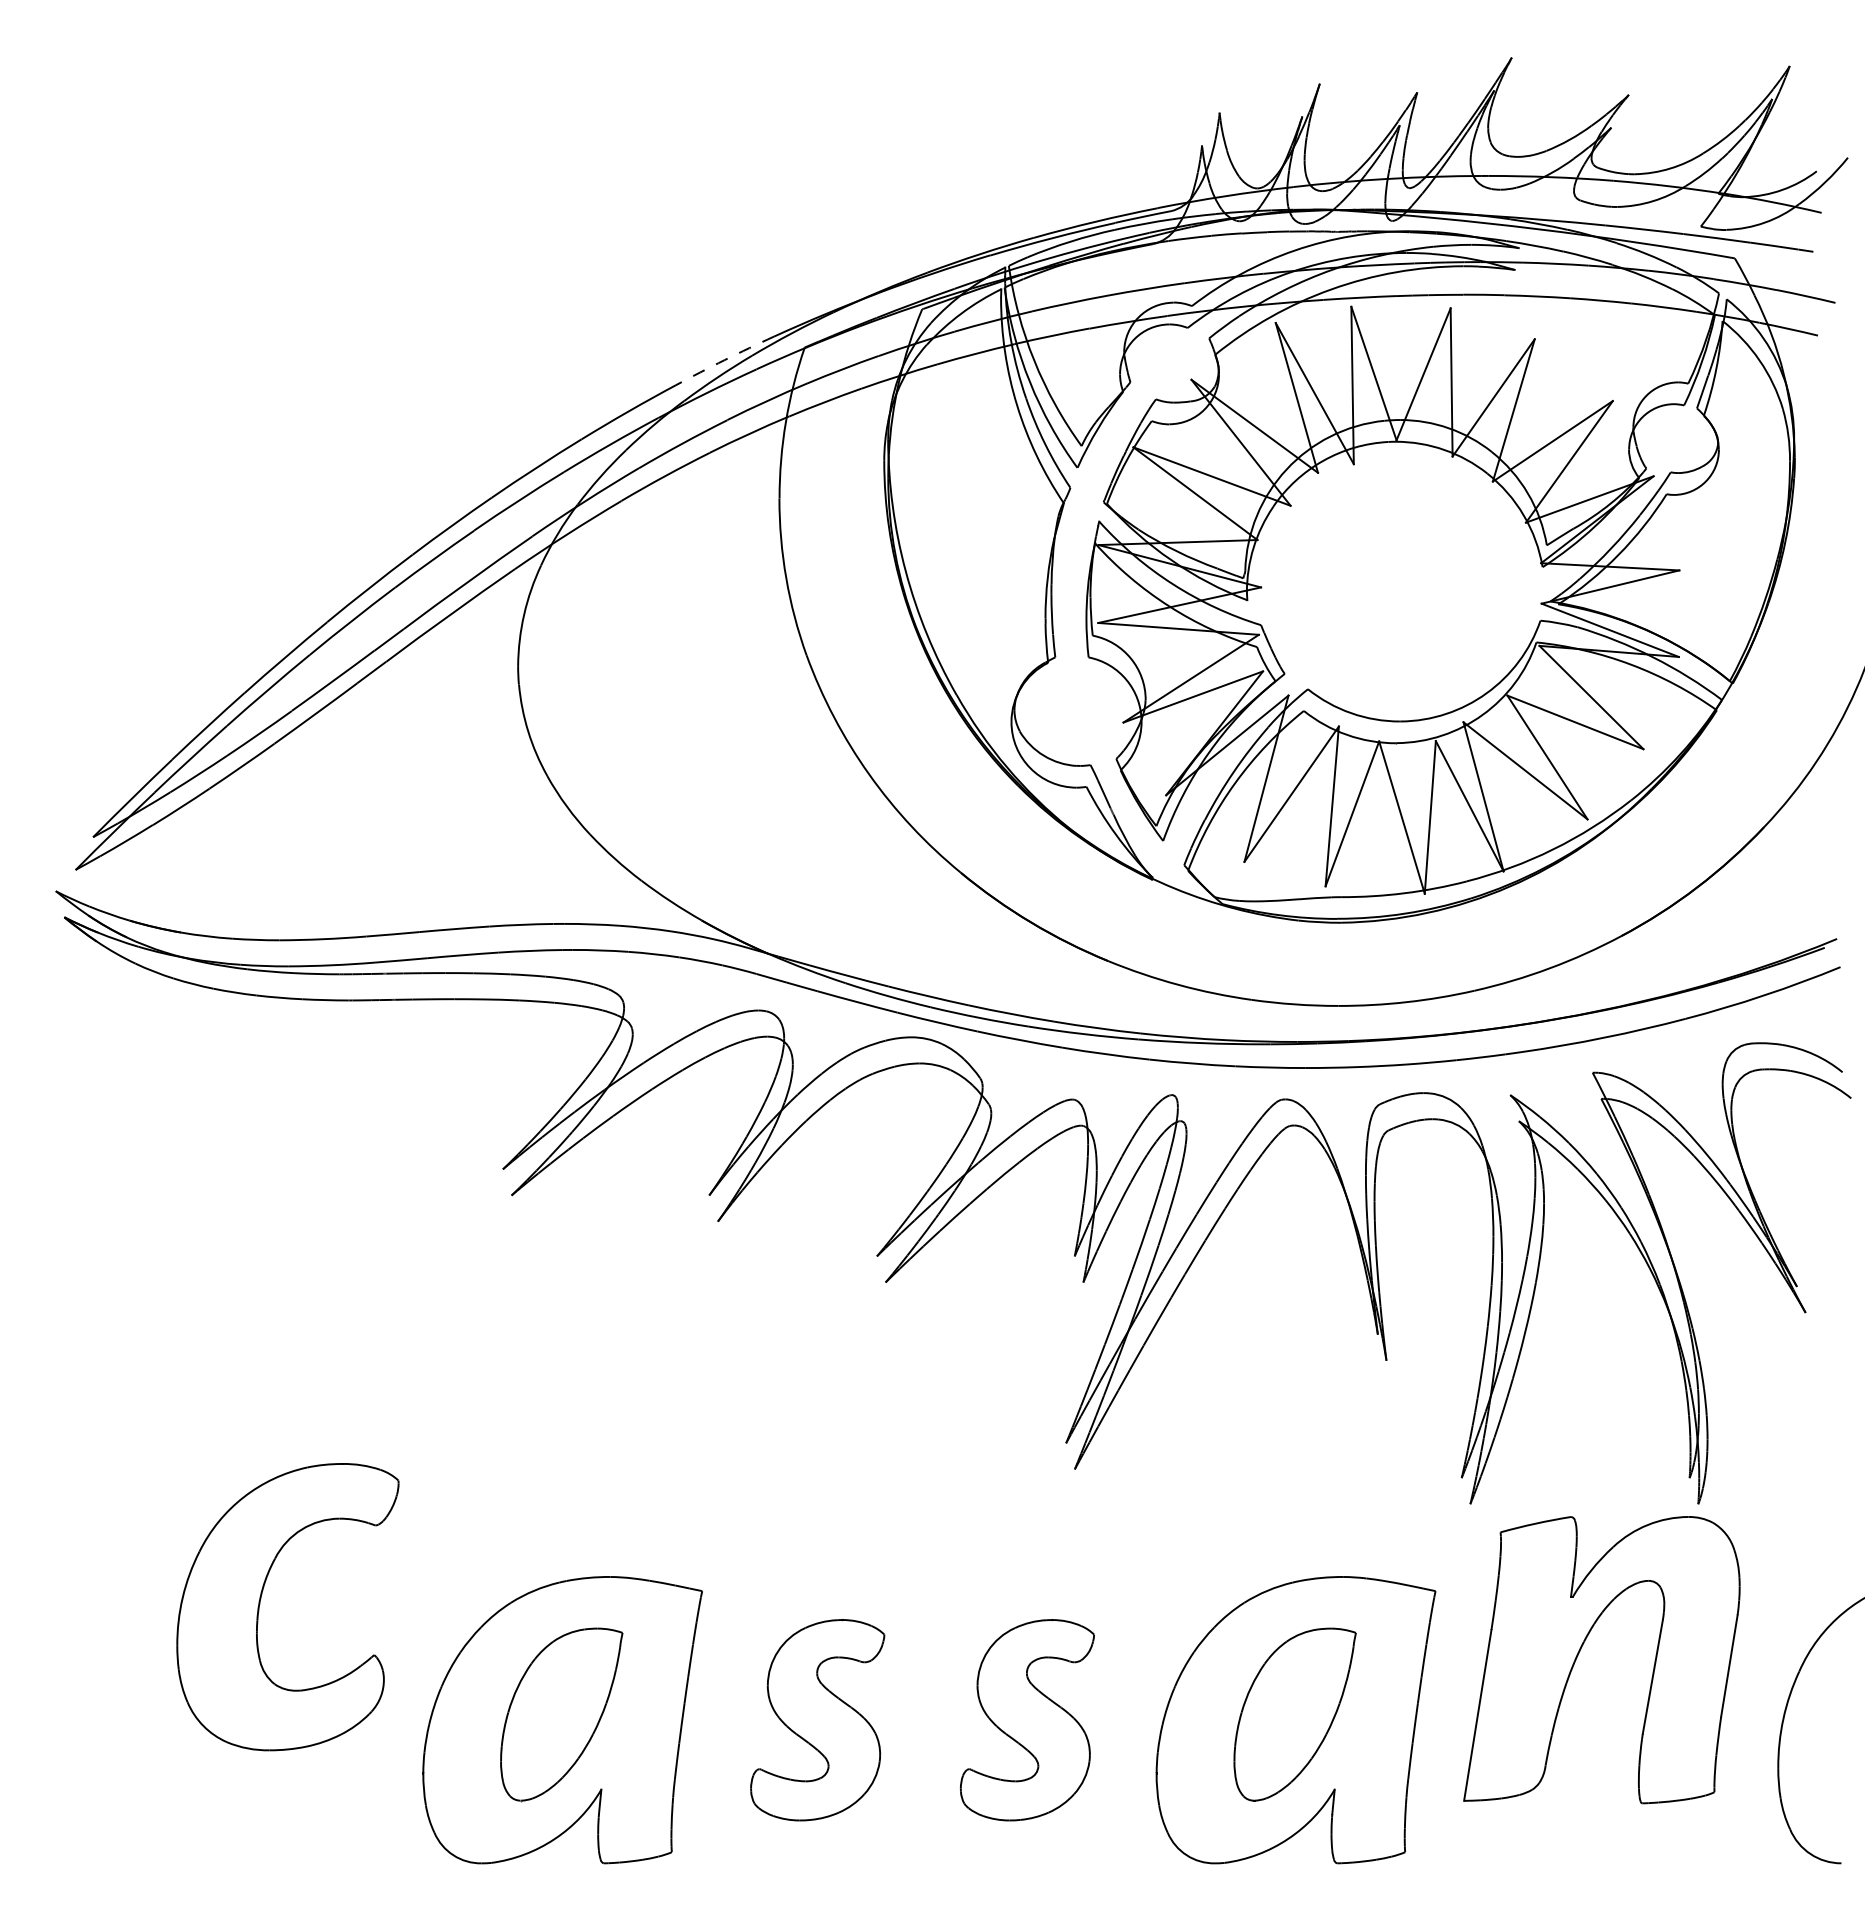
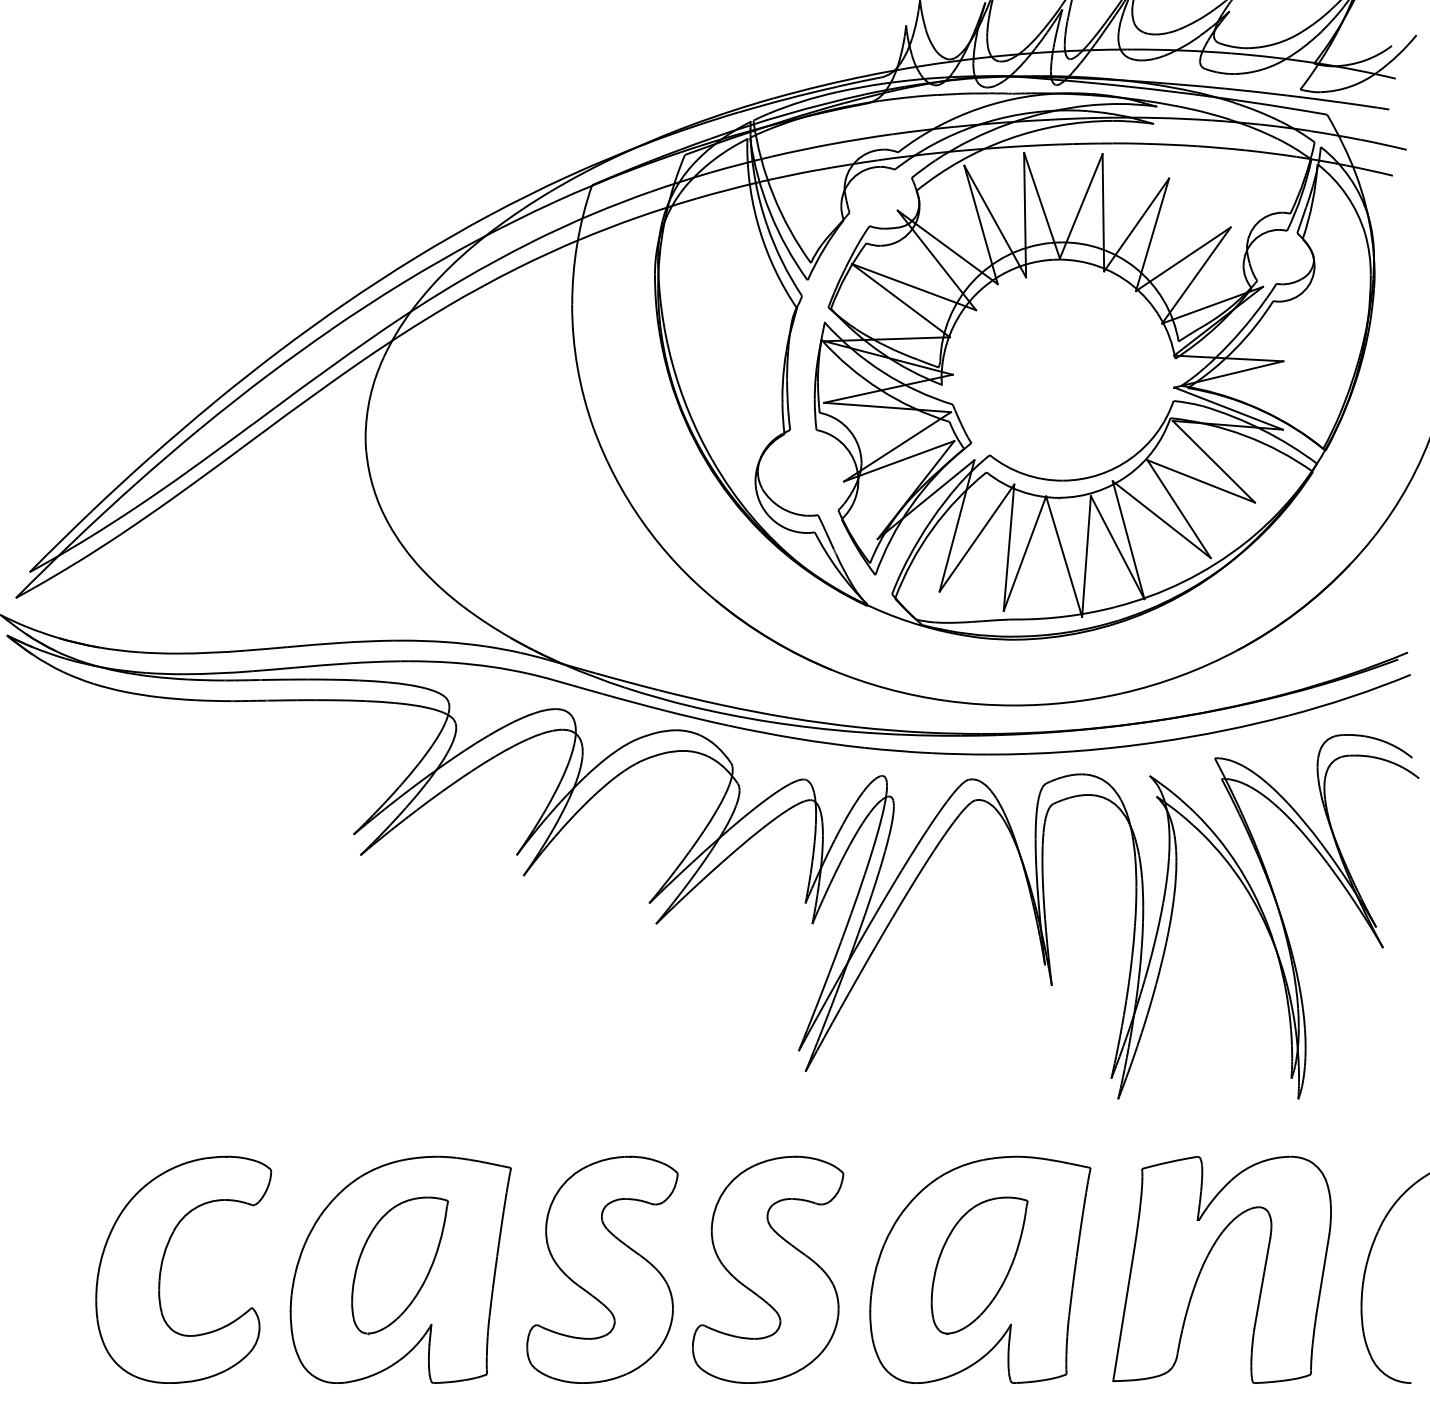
arc: (724, 360) -> (528, 195), dashed -> solid
part: (260, 1604) -> (162, 1267), moved
part: (1581, 1649) -> (1206, 1261), moved
part: (817, 1720) -> (602, 1270), size x1.43
part: (1027, 1720) -> (768, 1270), size x1.43

